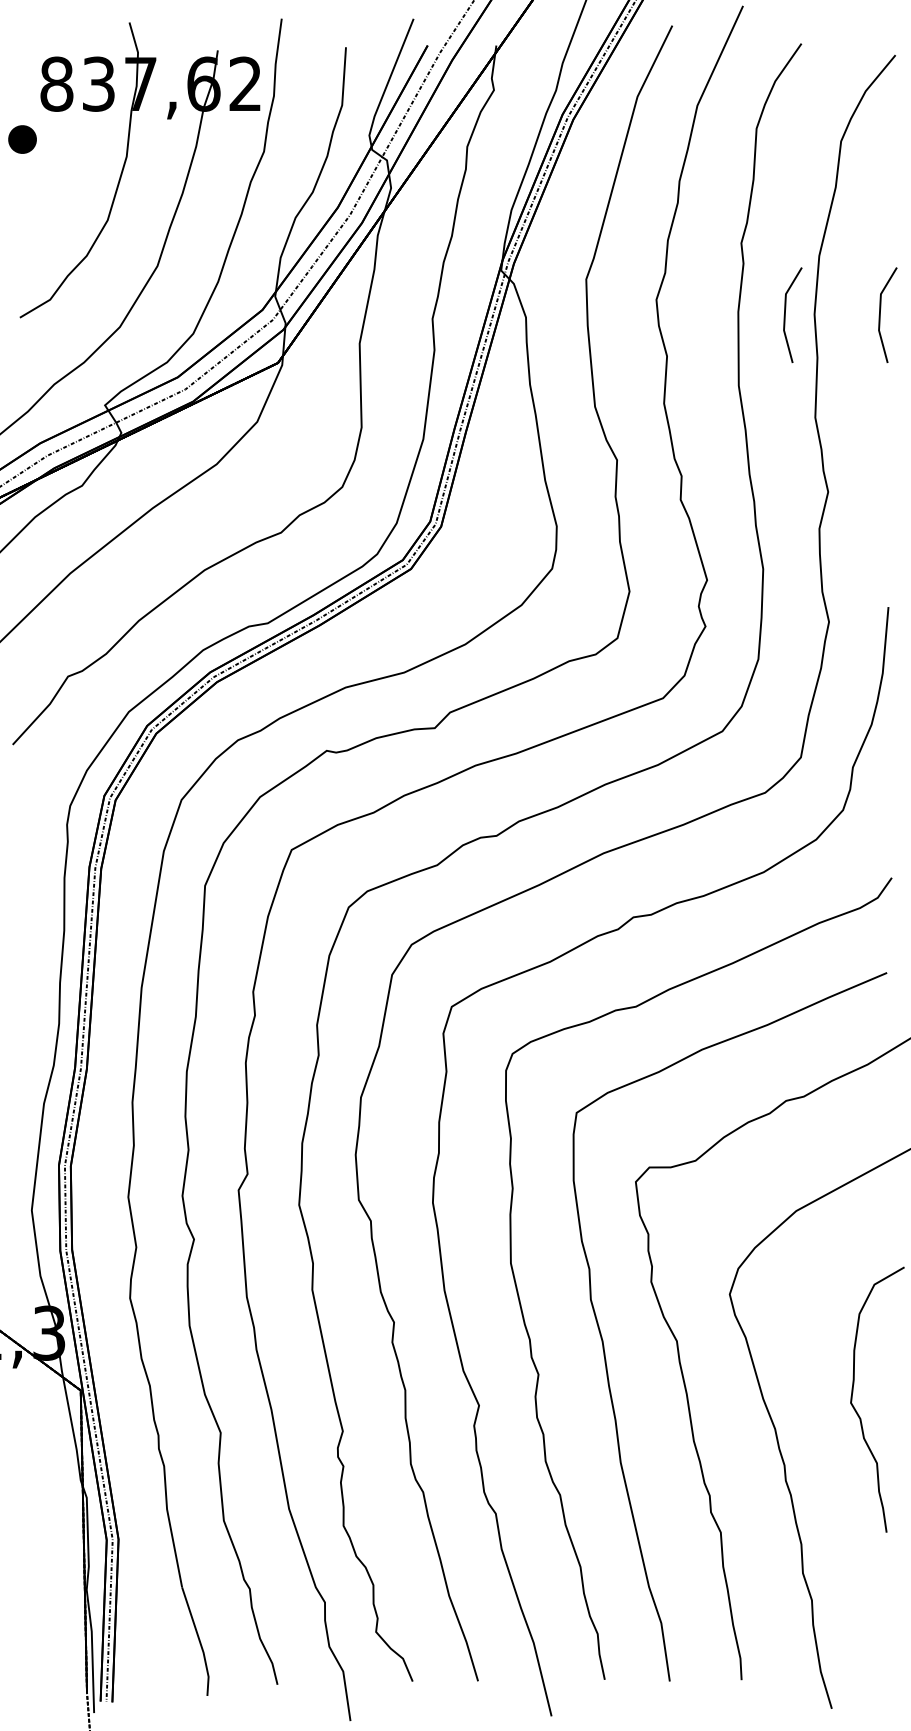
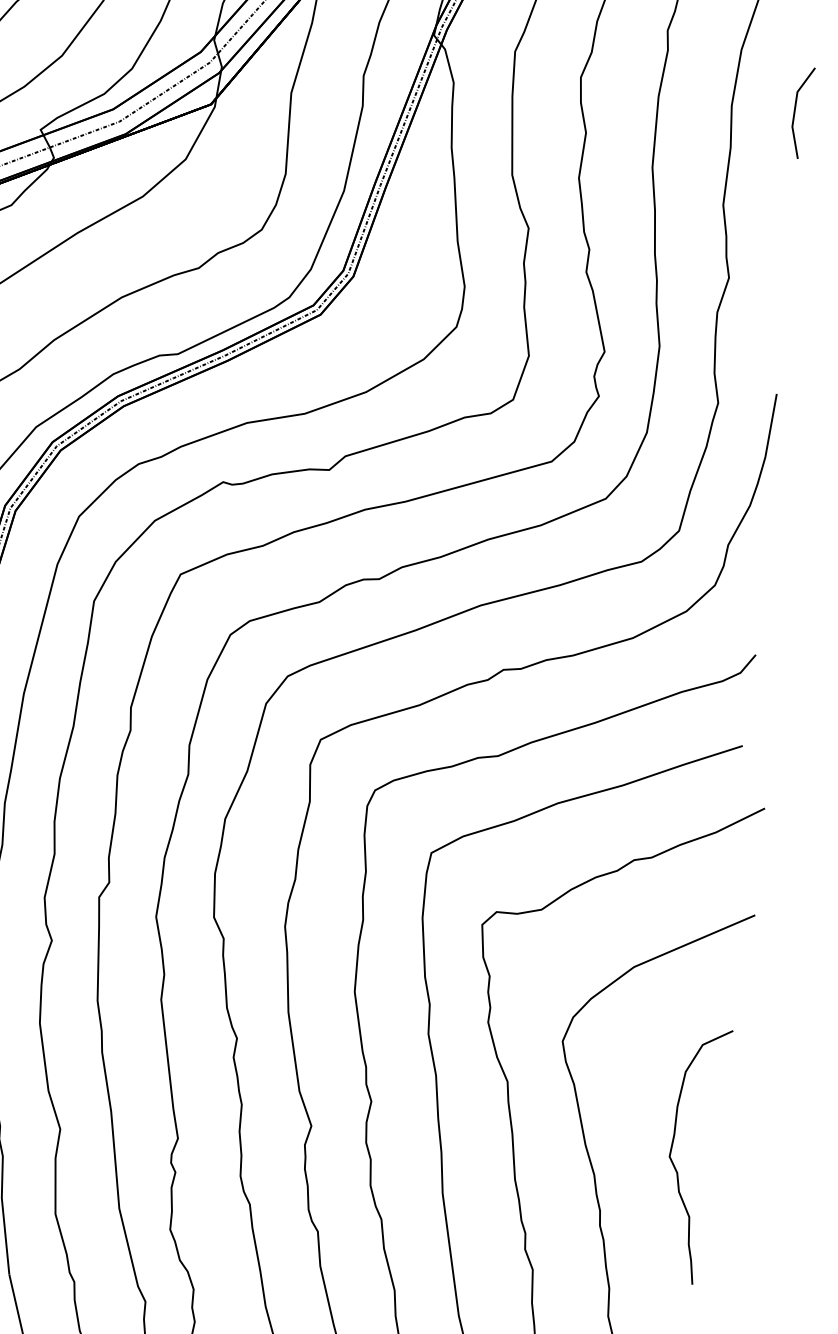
line: (785, 314) -> (703, 103), removed

